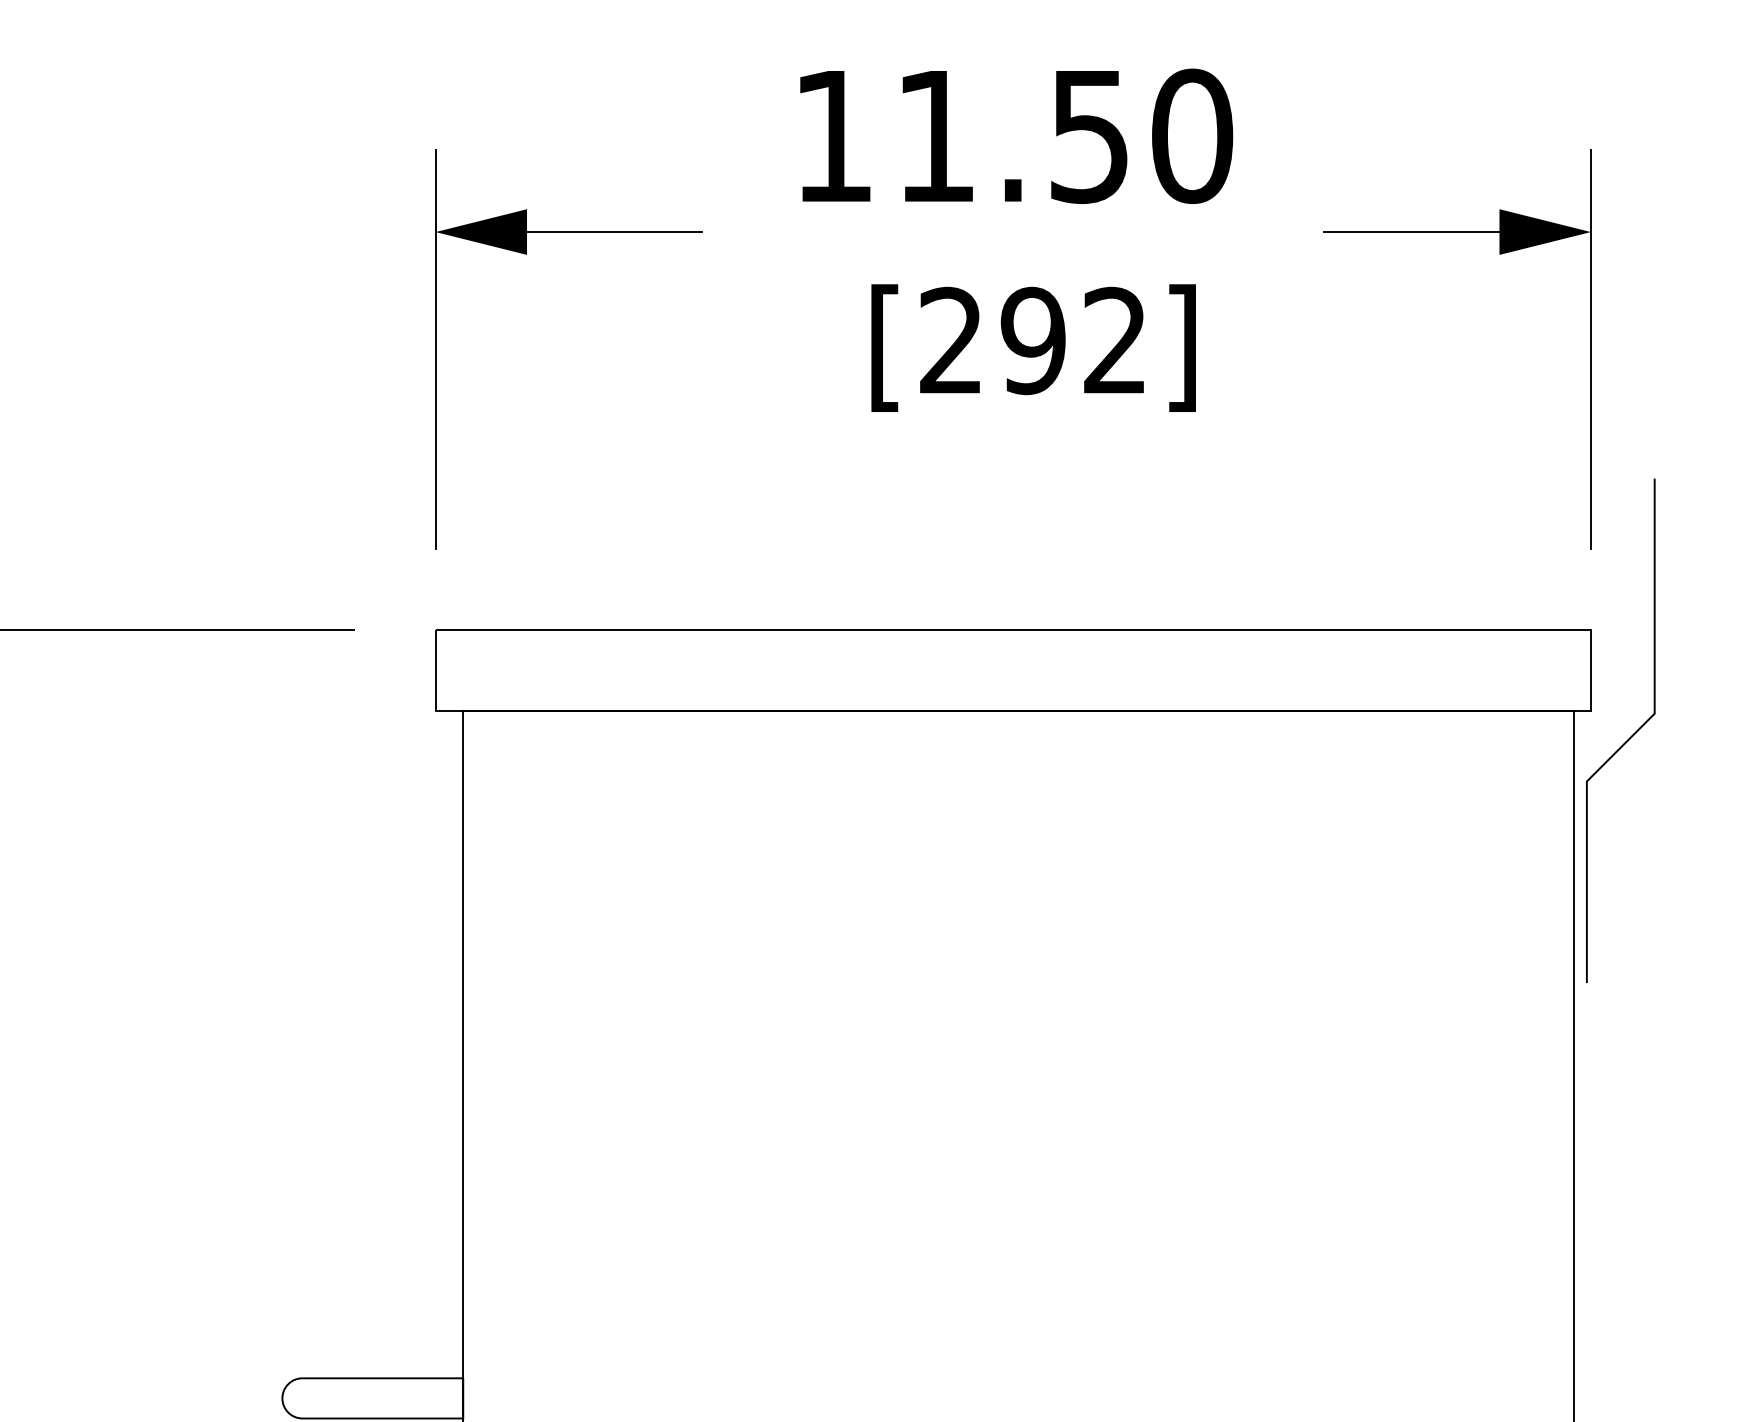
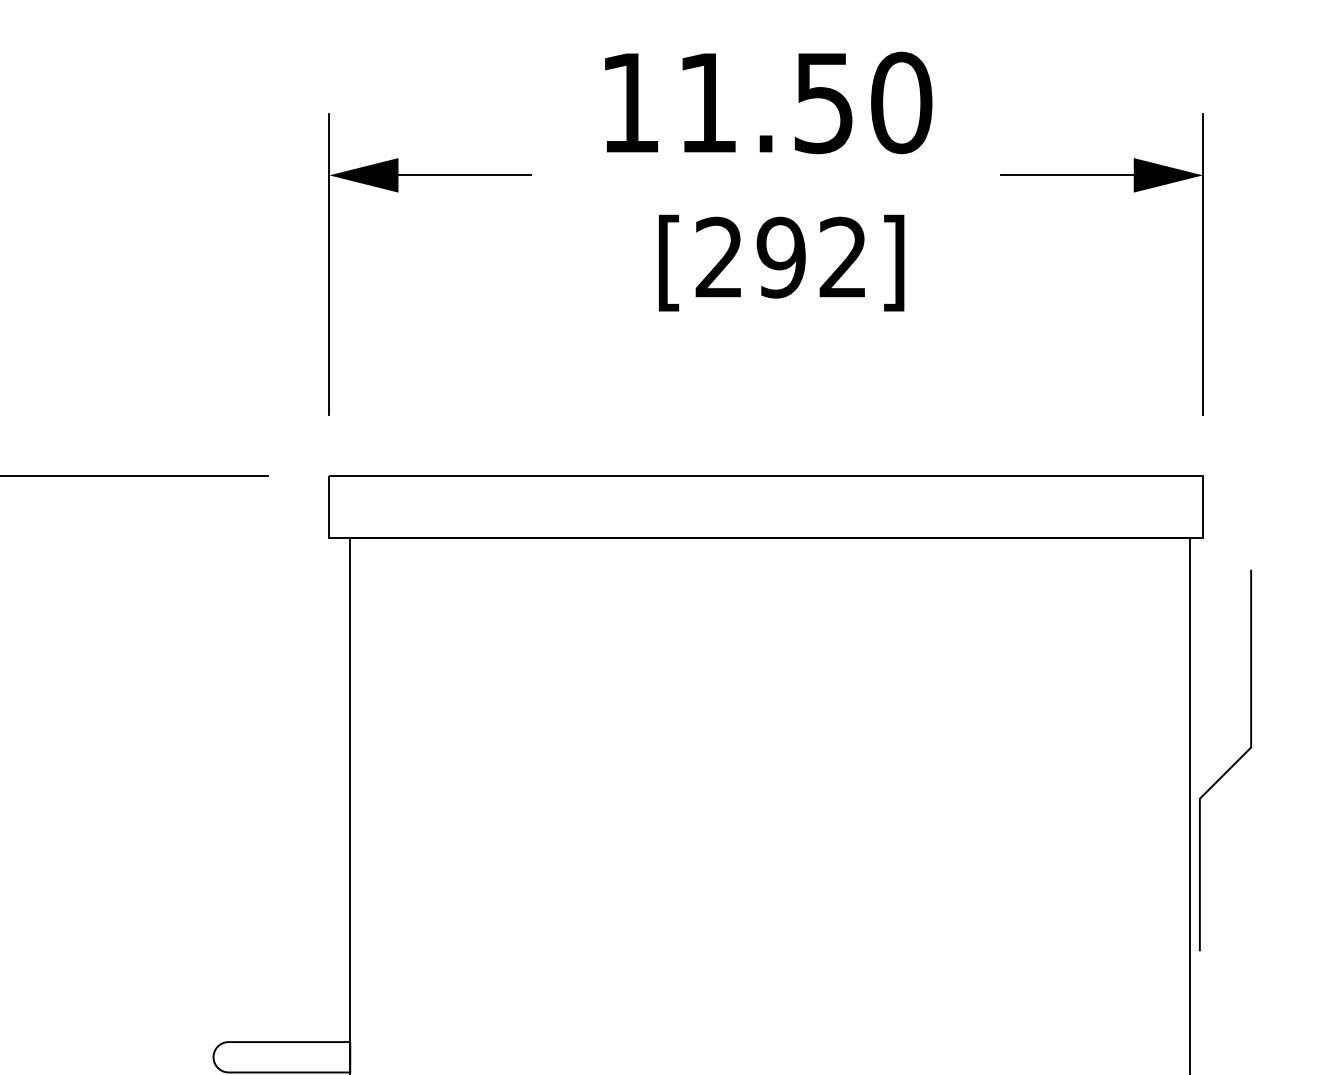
line: (1628, 737) -> (1231, 765), moved

